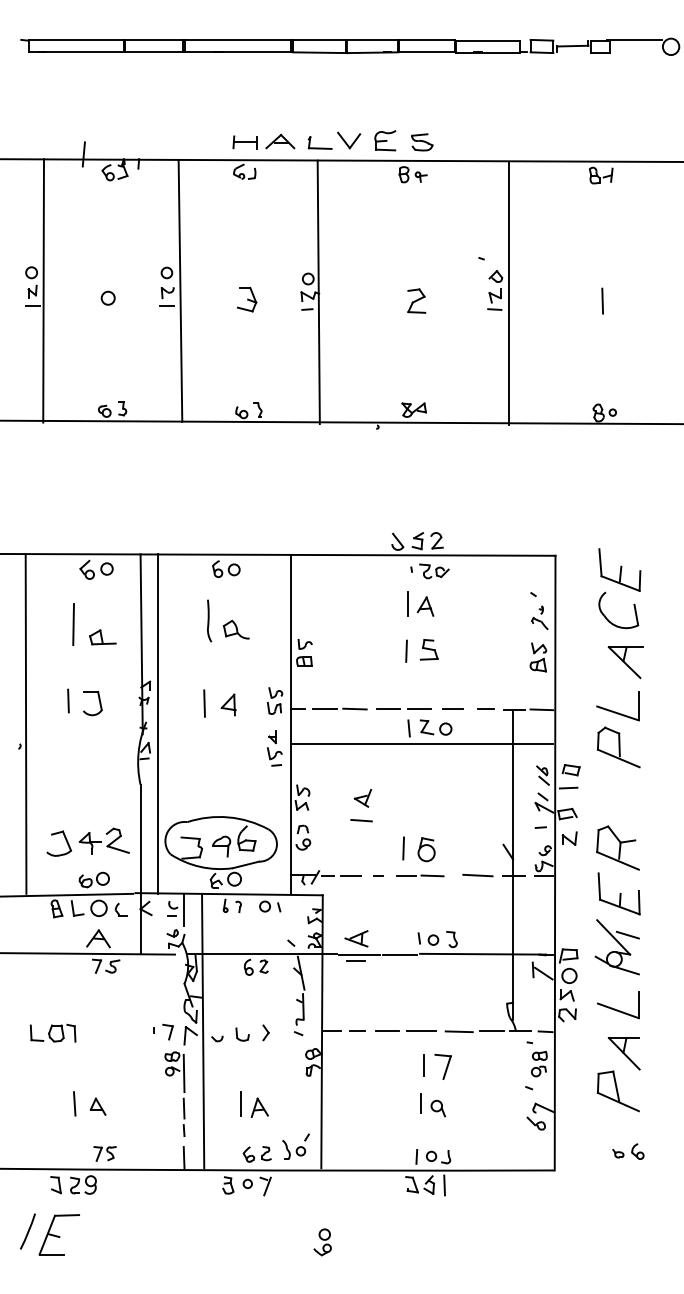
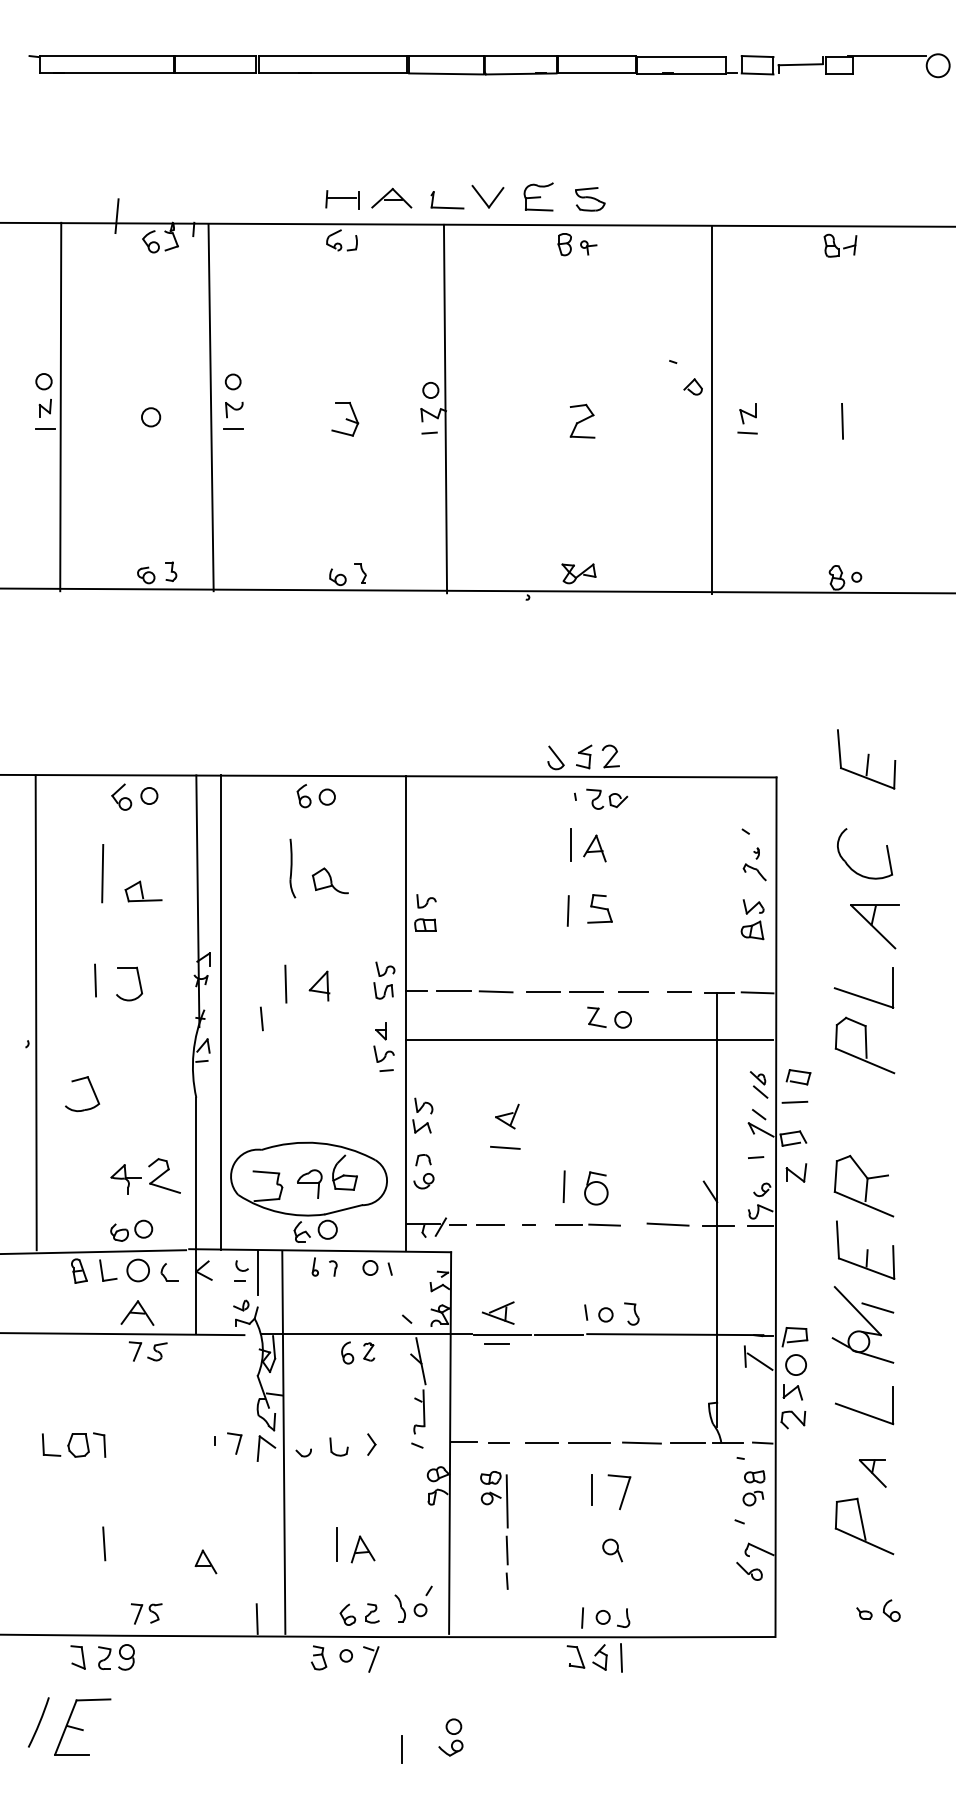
line: (180, 290) -> (210, 407), moved
part: (494, 299) -> (747, 418), moved
part: (619, 570) -> (866, 759), moved
line: (408, 728) -> (261, 1018), moved
part: (66, 841) -> (92, 1091), moved
part: (624, 1053) -> (872, 1473), size x0.6
part: (183, 1092) -> (506, 1527), moved
line: (420, 1103) -> (401, 1749), moved
part: (97, 1106) -> (205, 1561), moved

